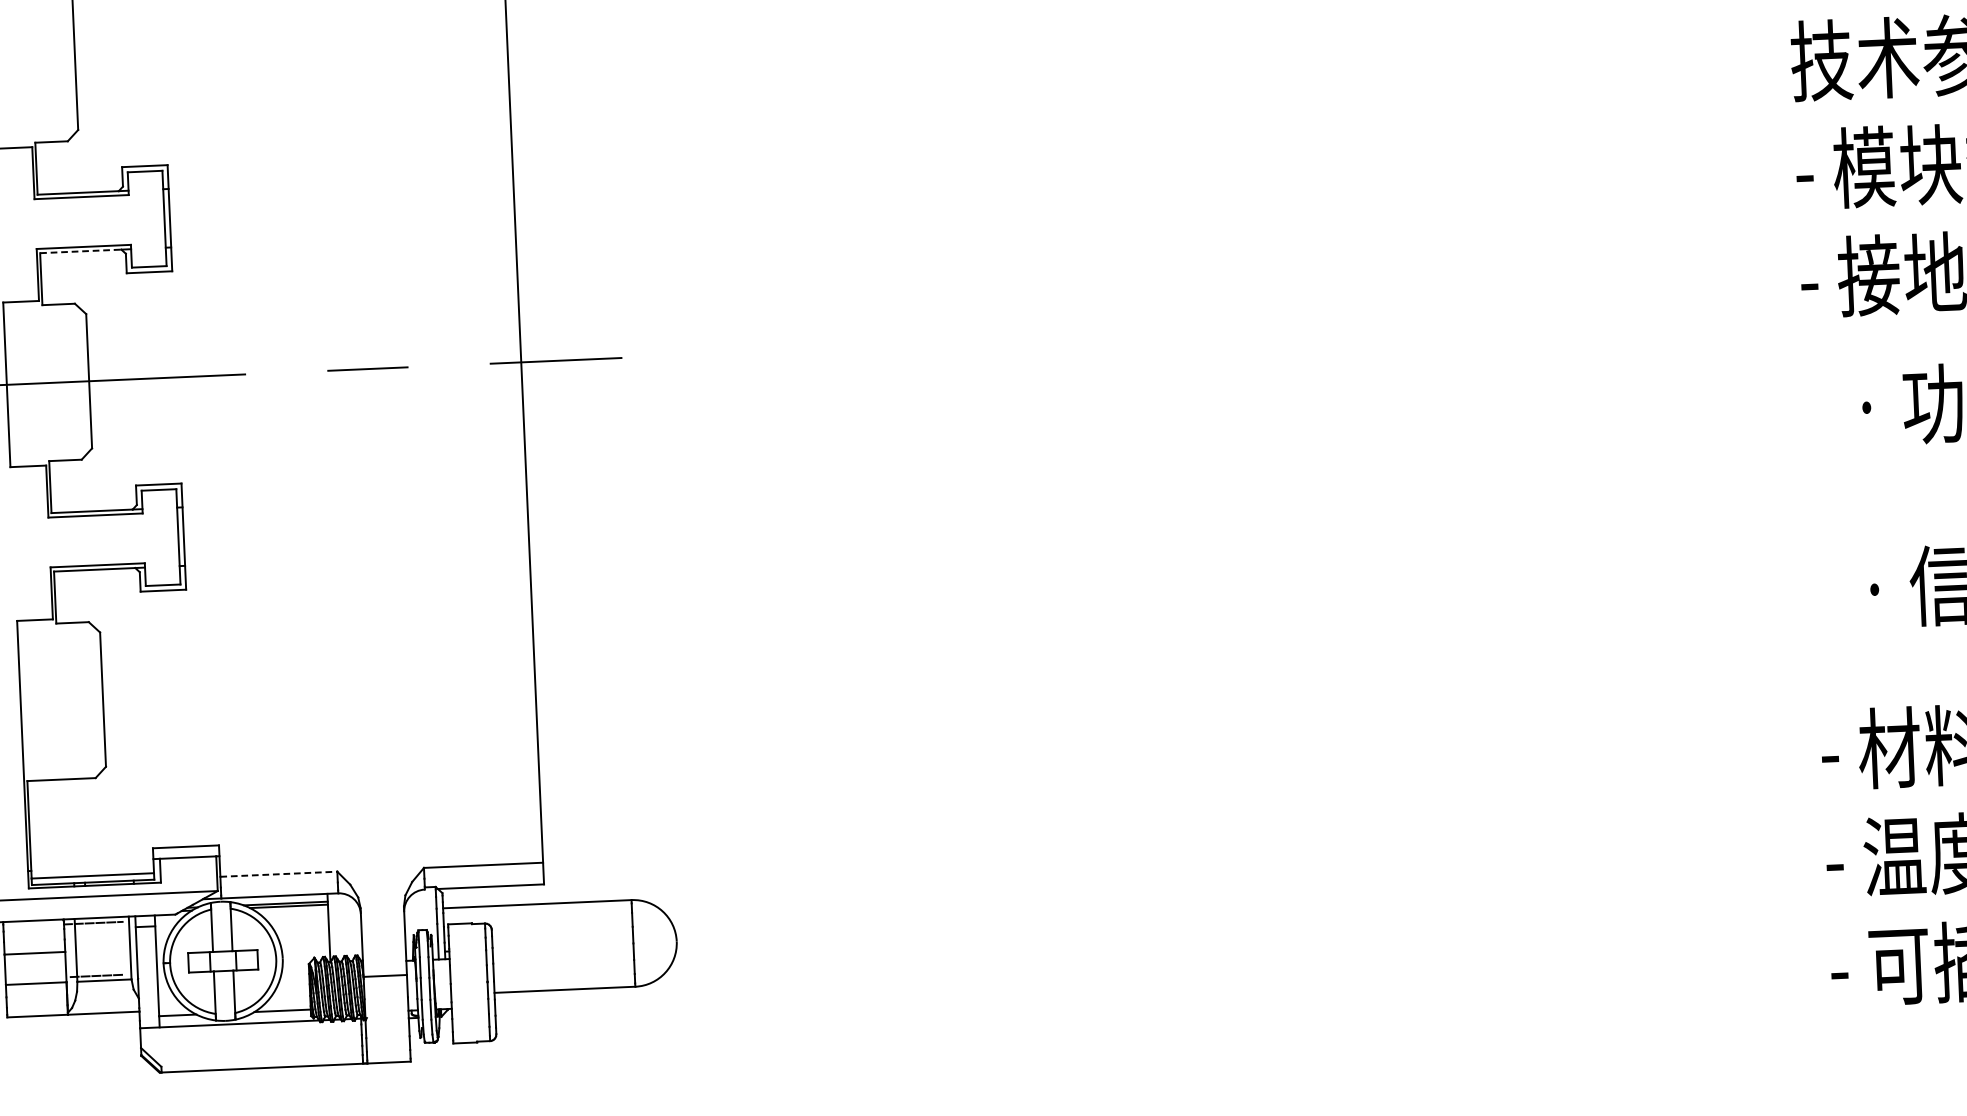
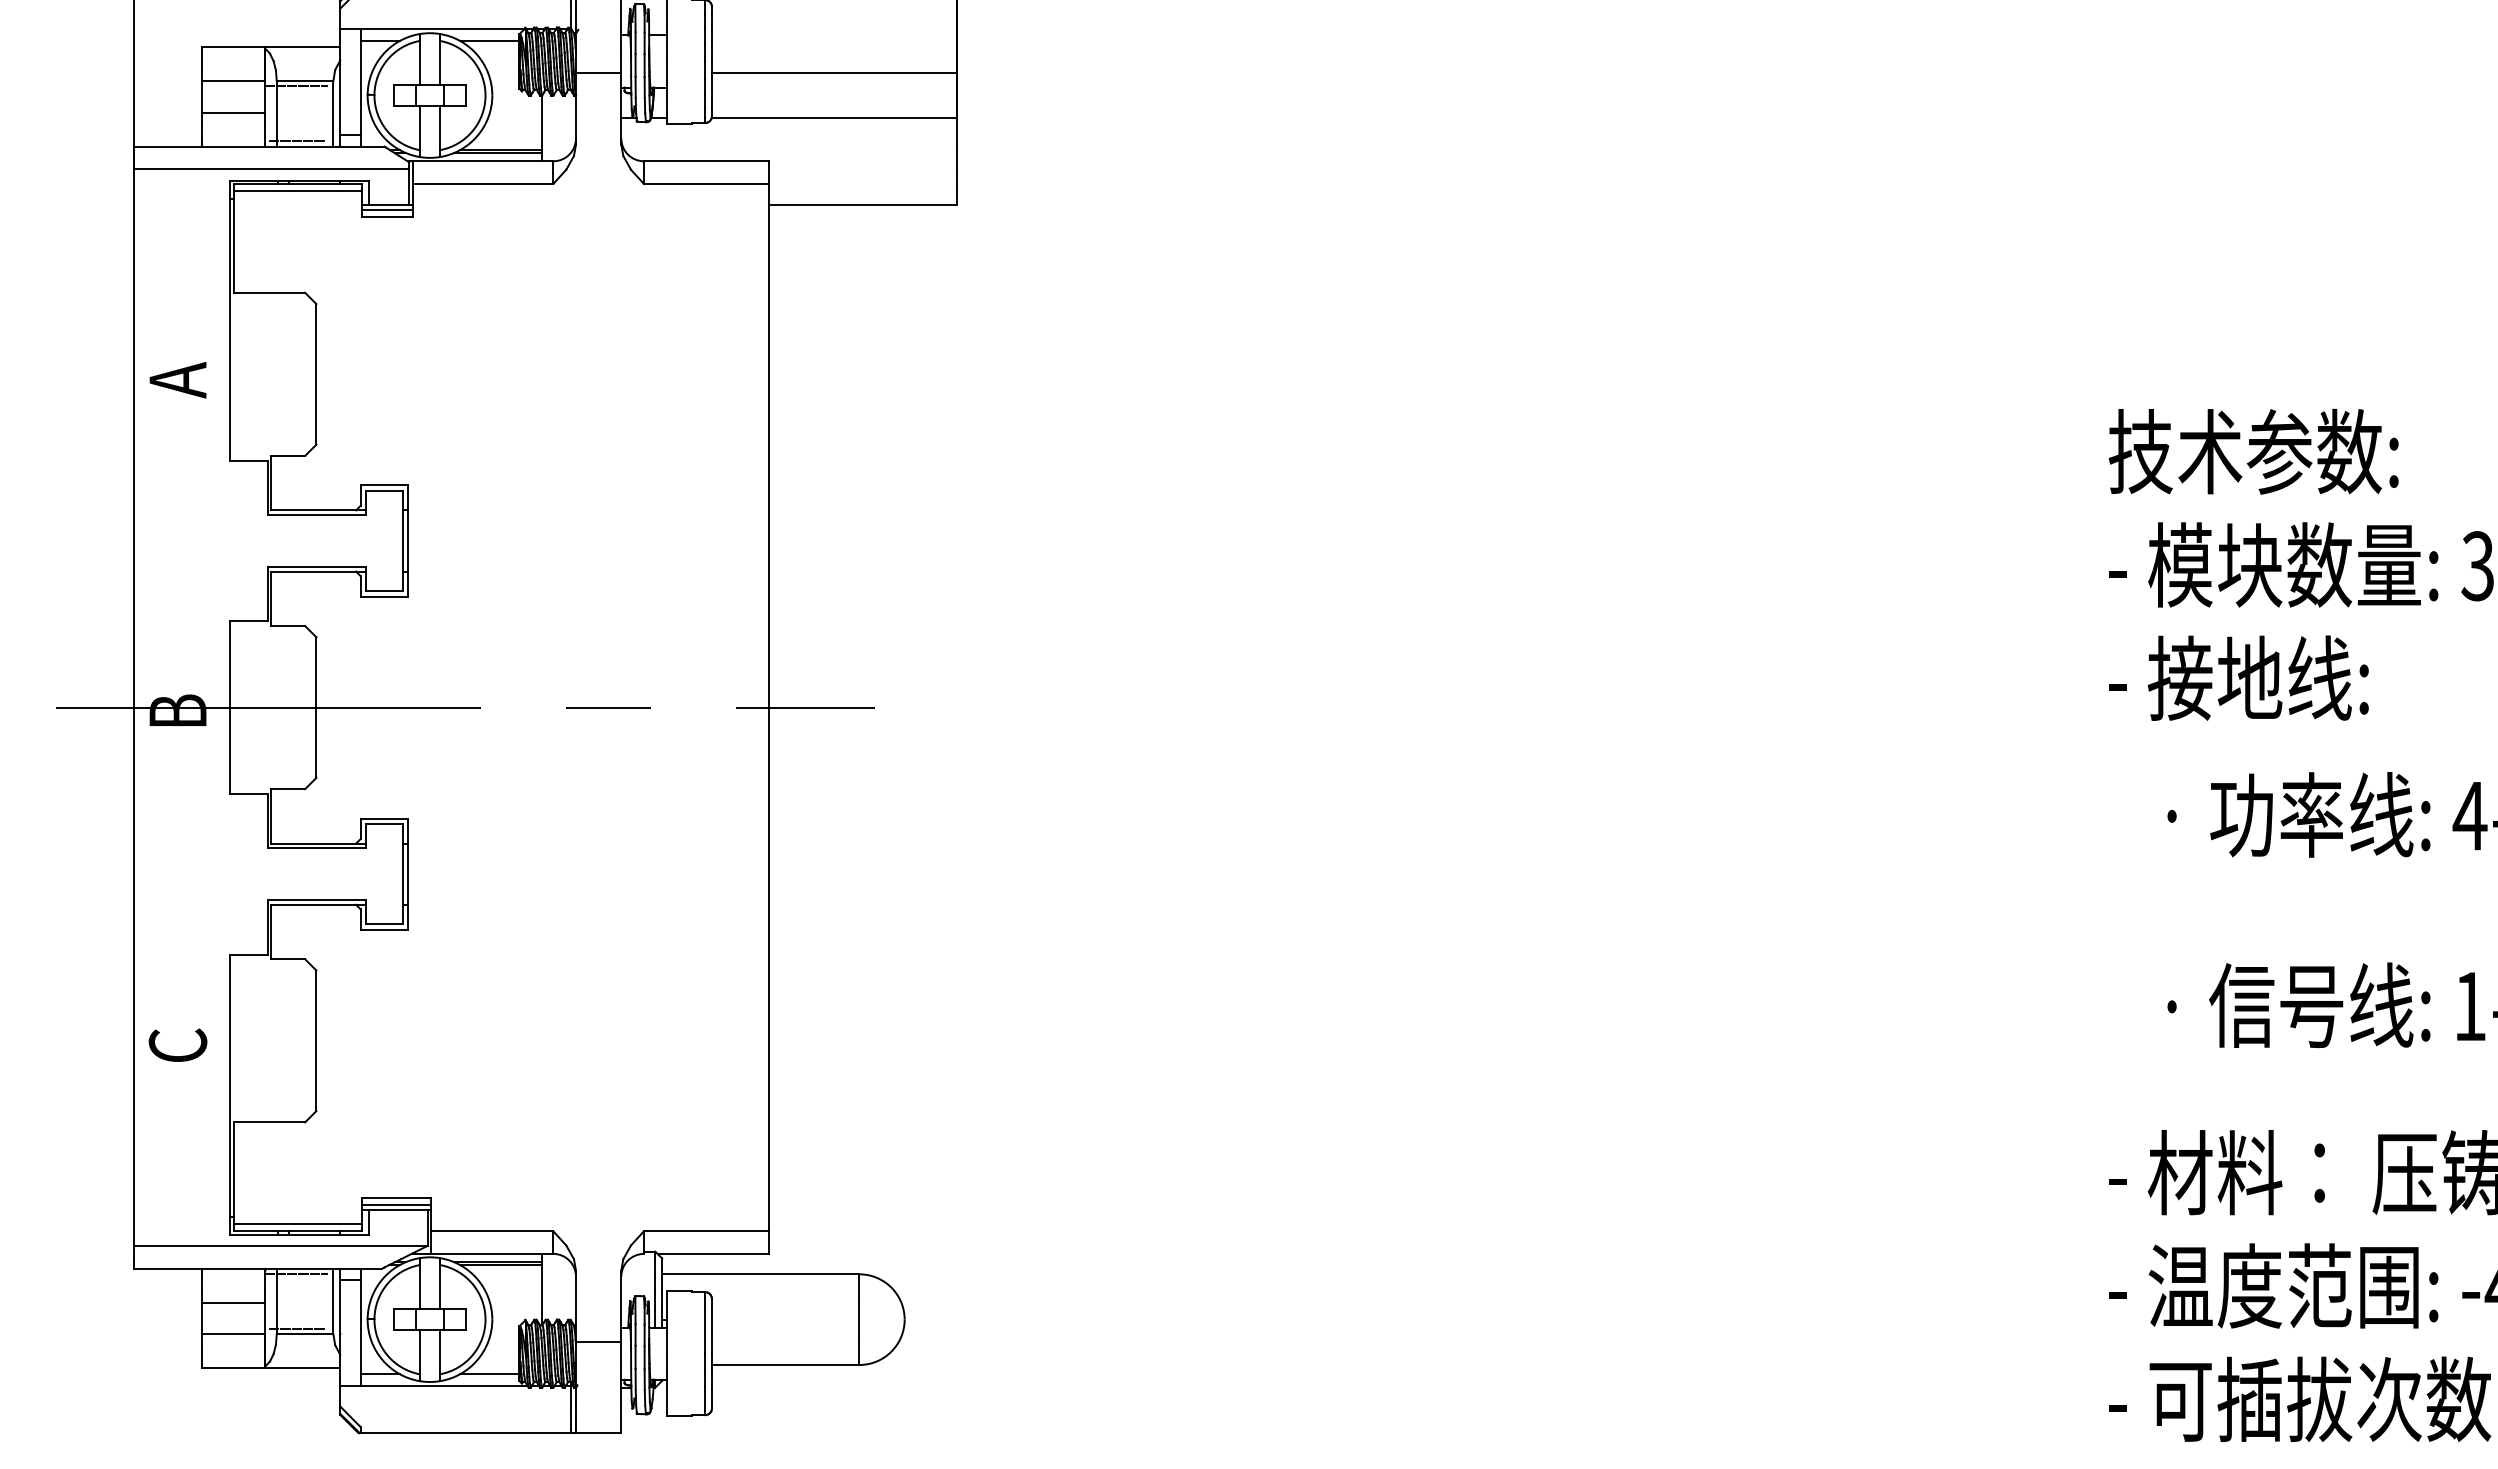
line: (80, 251) -> (313, 571), dashed -> solid
line: (185, 853) -> (395, 1205), added
line: (279, 874) -> (492, 1231), dashed -> solid

